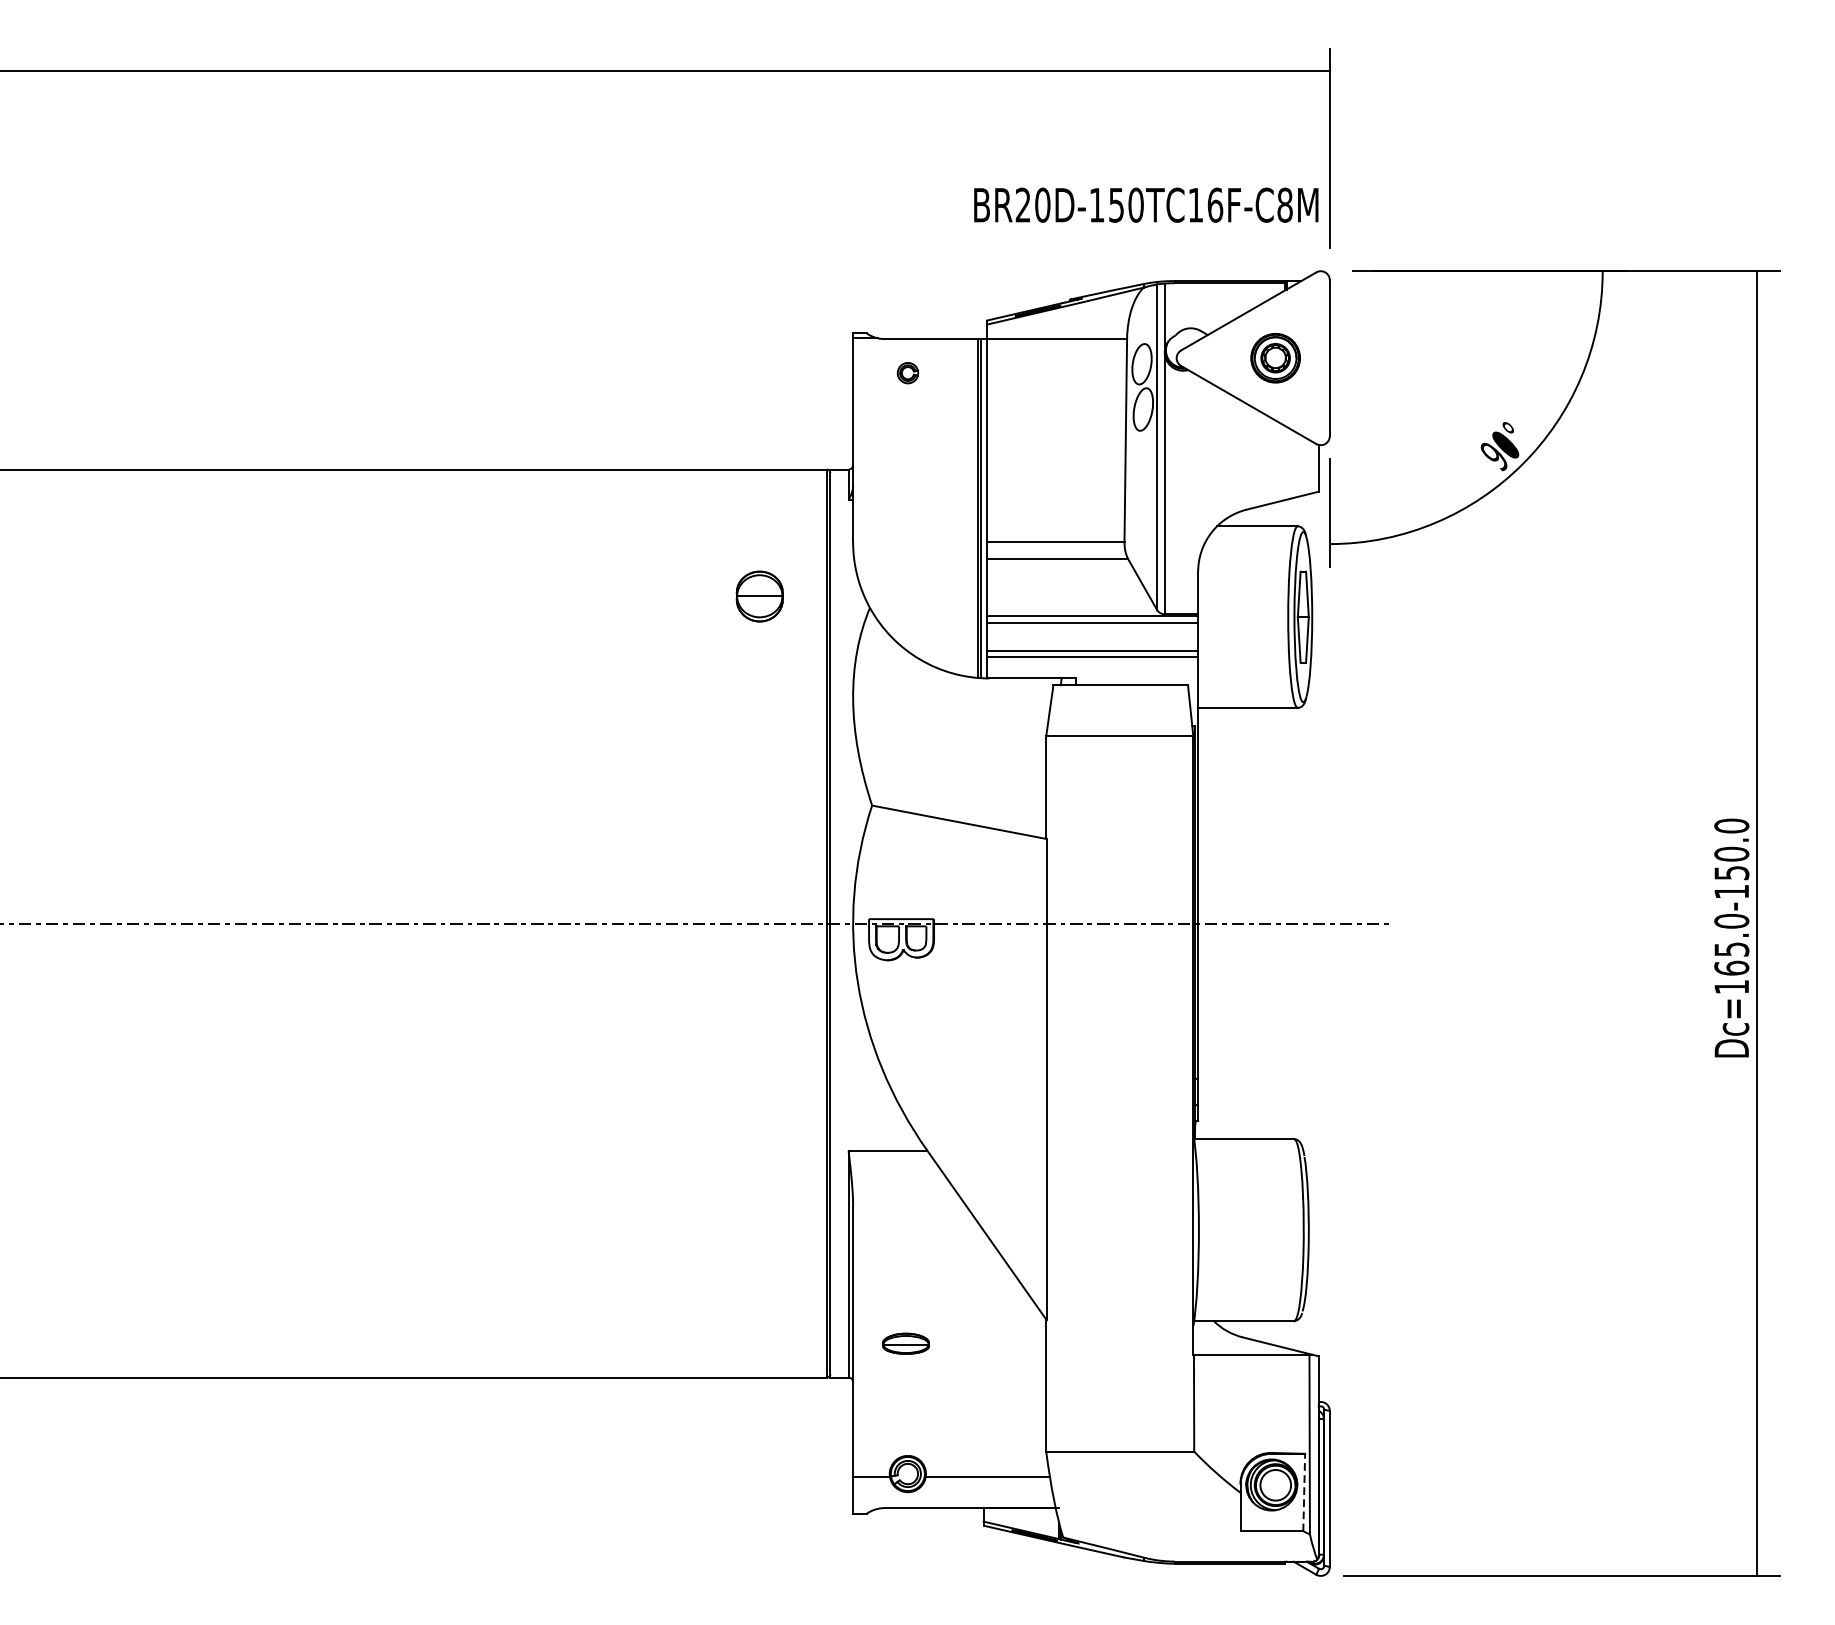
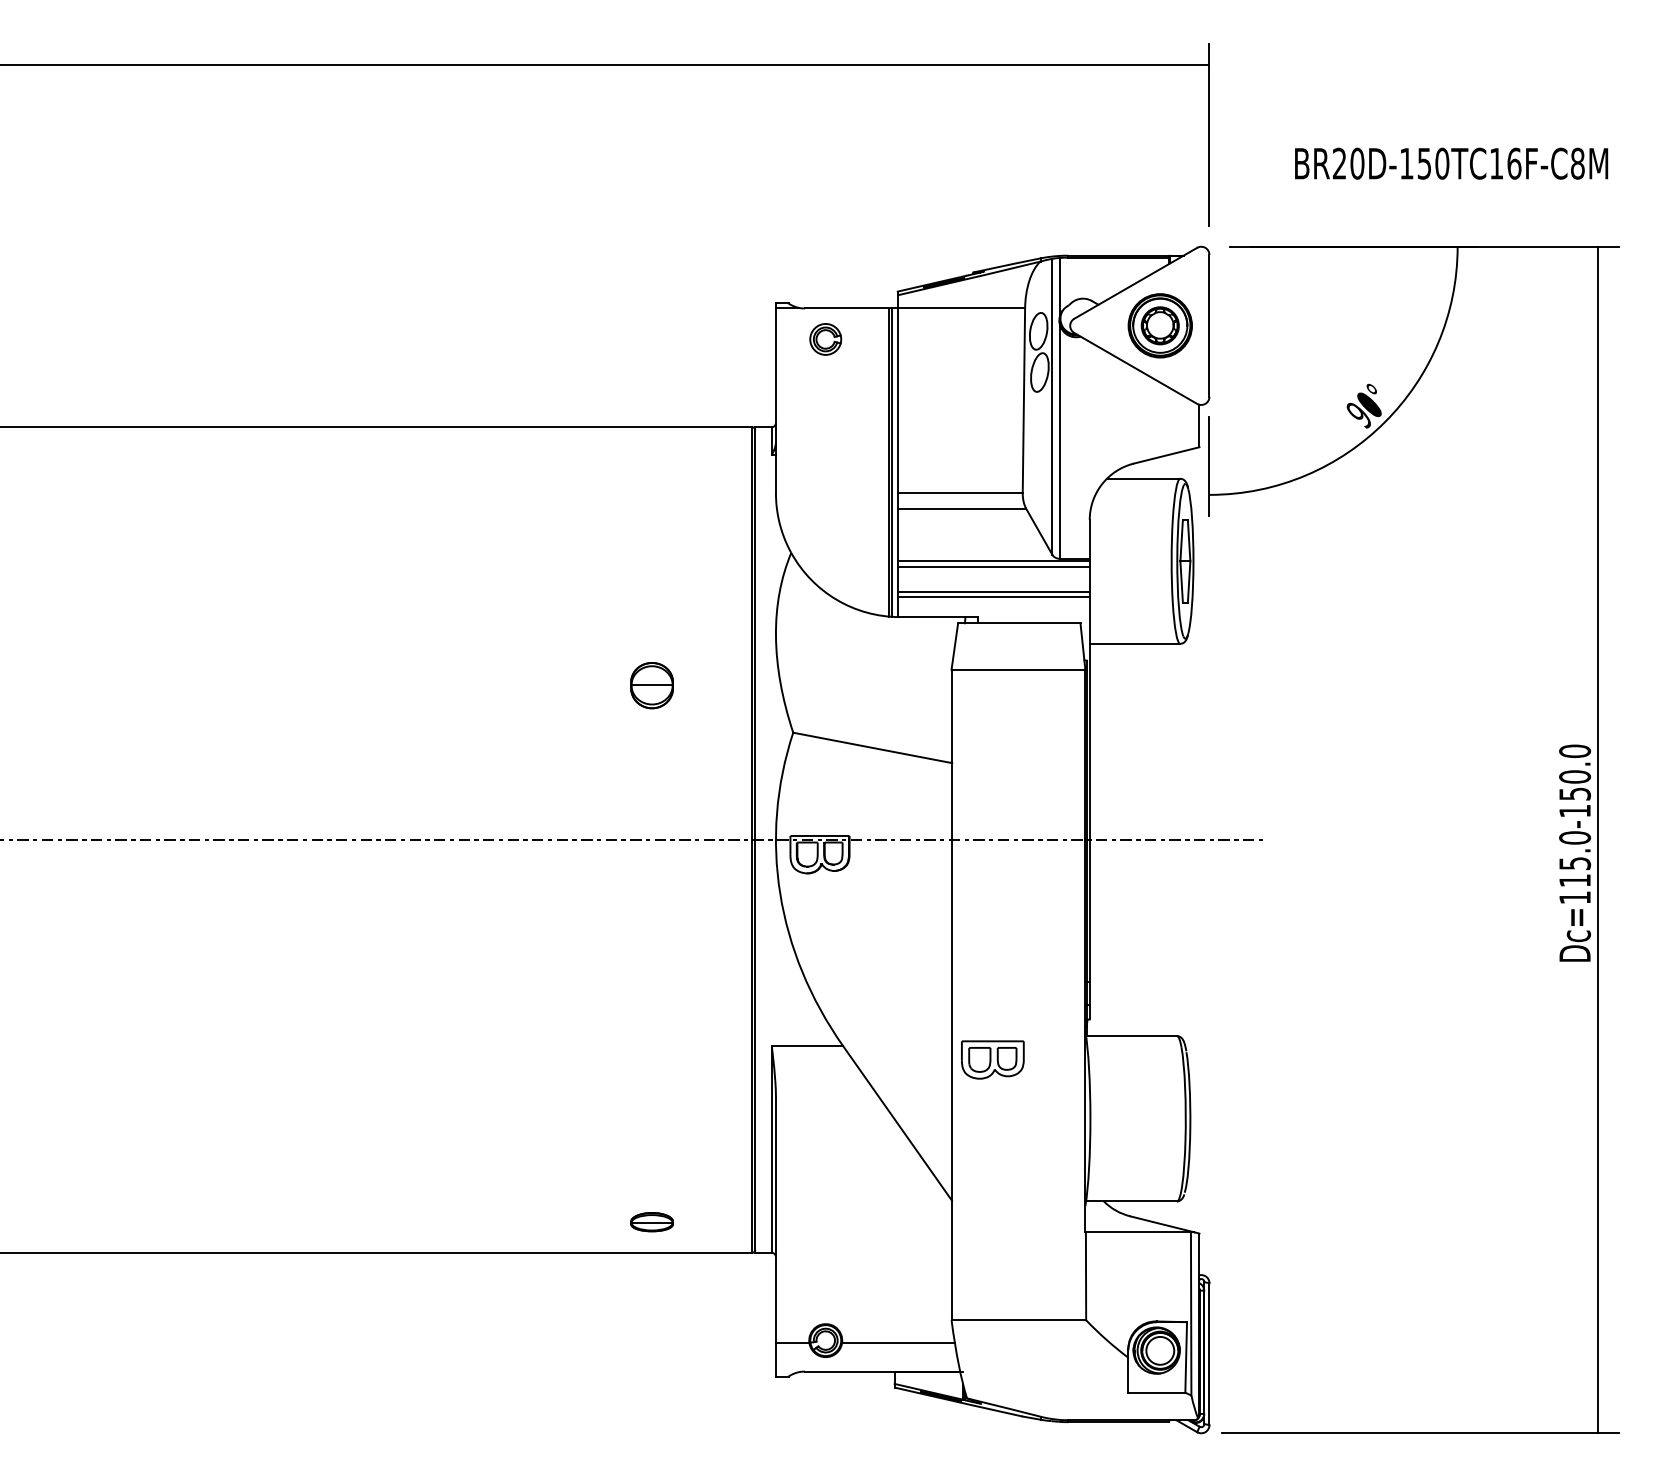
text: (1146, 204) -> (1451, 163), moved
part: (1274, 357) -> (1159, 325), size x1.43
part: (907, 373) -> (825, 339), size x1.67
part: (759, 596) -> (651, 685), moved
text: (1732, 968) -> (1575, 880), Dc=165.0-150.0 -> Dc=115.0-150.0
part: (1091, 1164) -> (992, 1059), added
part: (905, 1344) -> (651, 1222), moved
line: (1304, 1491) -> (1186, 1356), dashed -> solid

